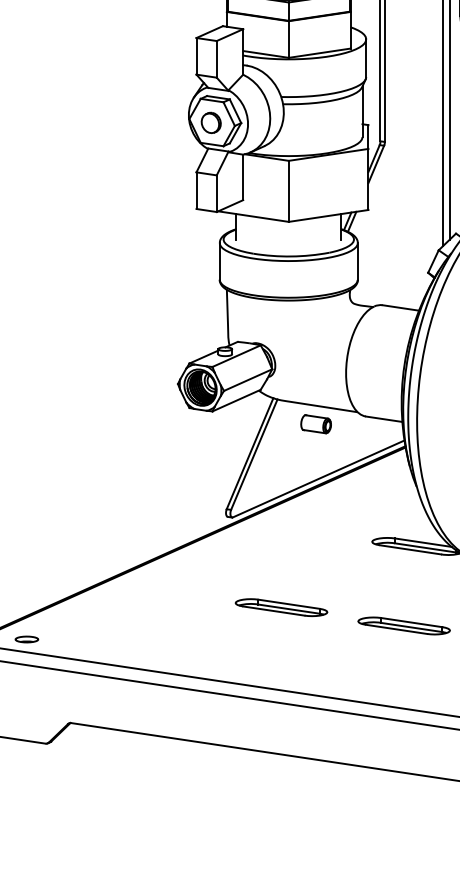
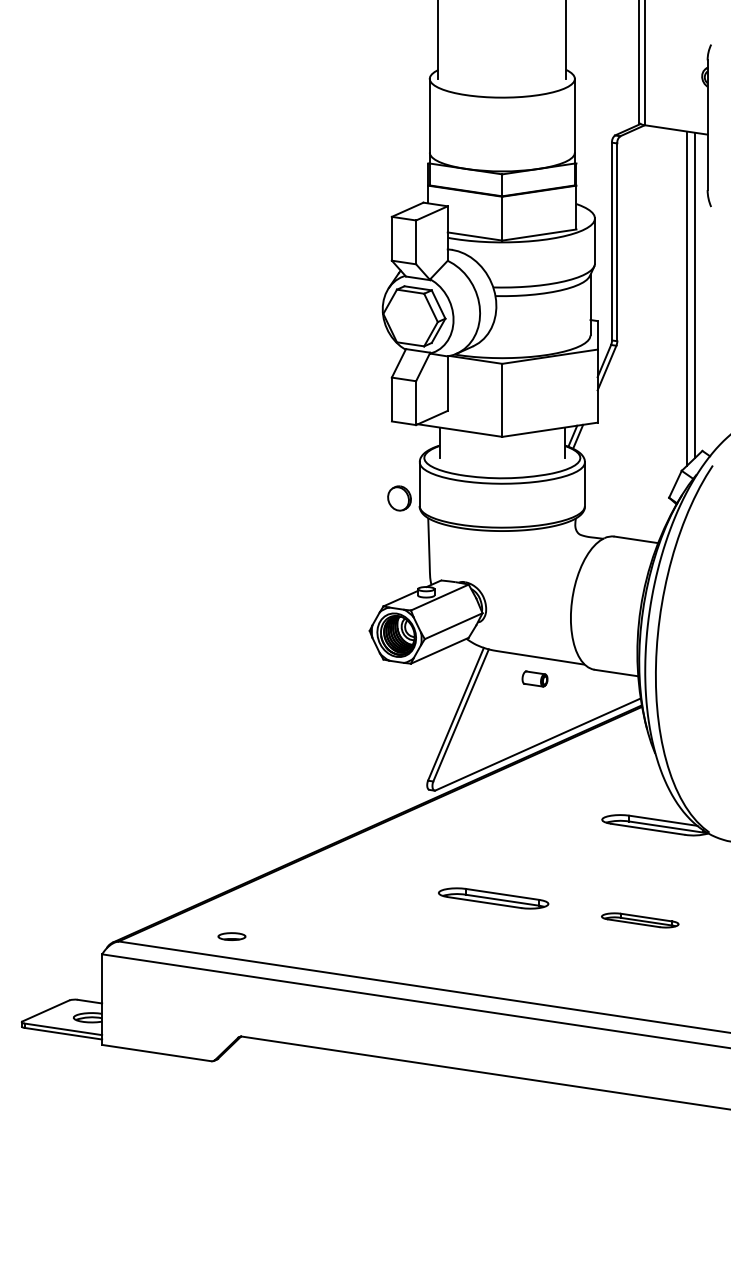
part: (211, 122) -> (399, 498), moved
part: (315, 423) -> (534, 678), size x0.7
part: (403, 626) -> (639, 920), size x0.7
part: (26, 639) -> (231, 936), moved

